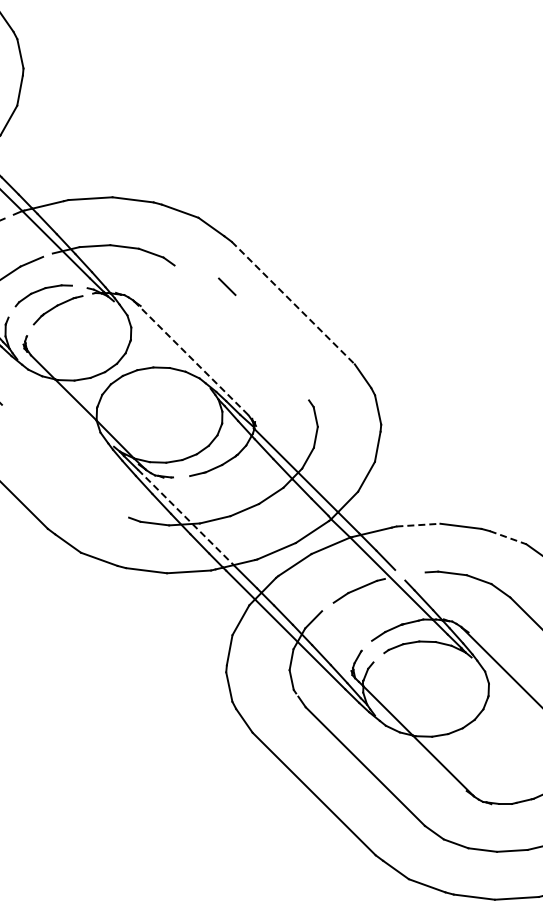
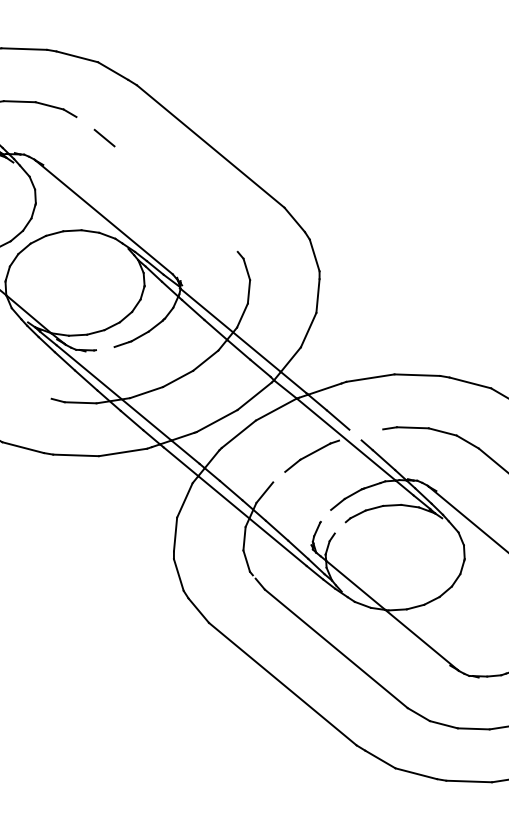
line: (227, 286) -> (104, 137), moved
line: (293, 303) -> (211, 146), dashed -> solid
line: (191, 358) -> (104, 217), dashed -> solid
line: (185, 517) -> (113, 393), dashed -> solid
line: (418, 525) -> (370, 378), dashed -> solid
line: (508, 537) -> (470, 382), dashed -> solid

